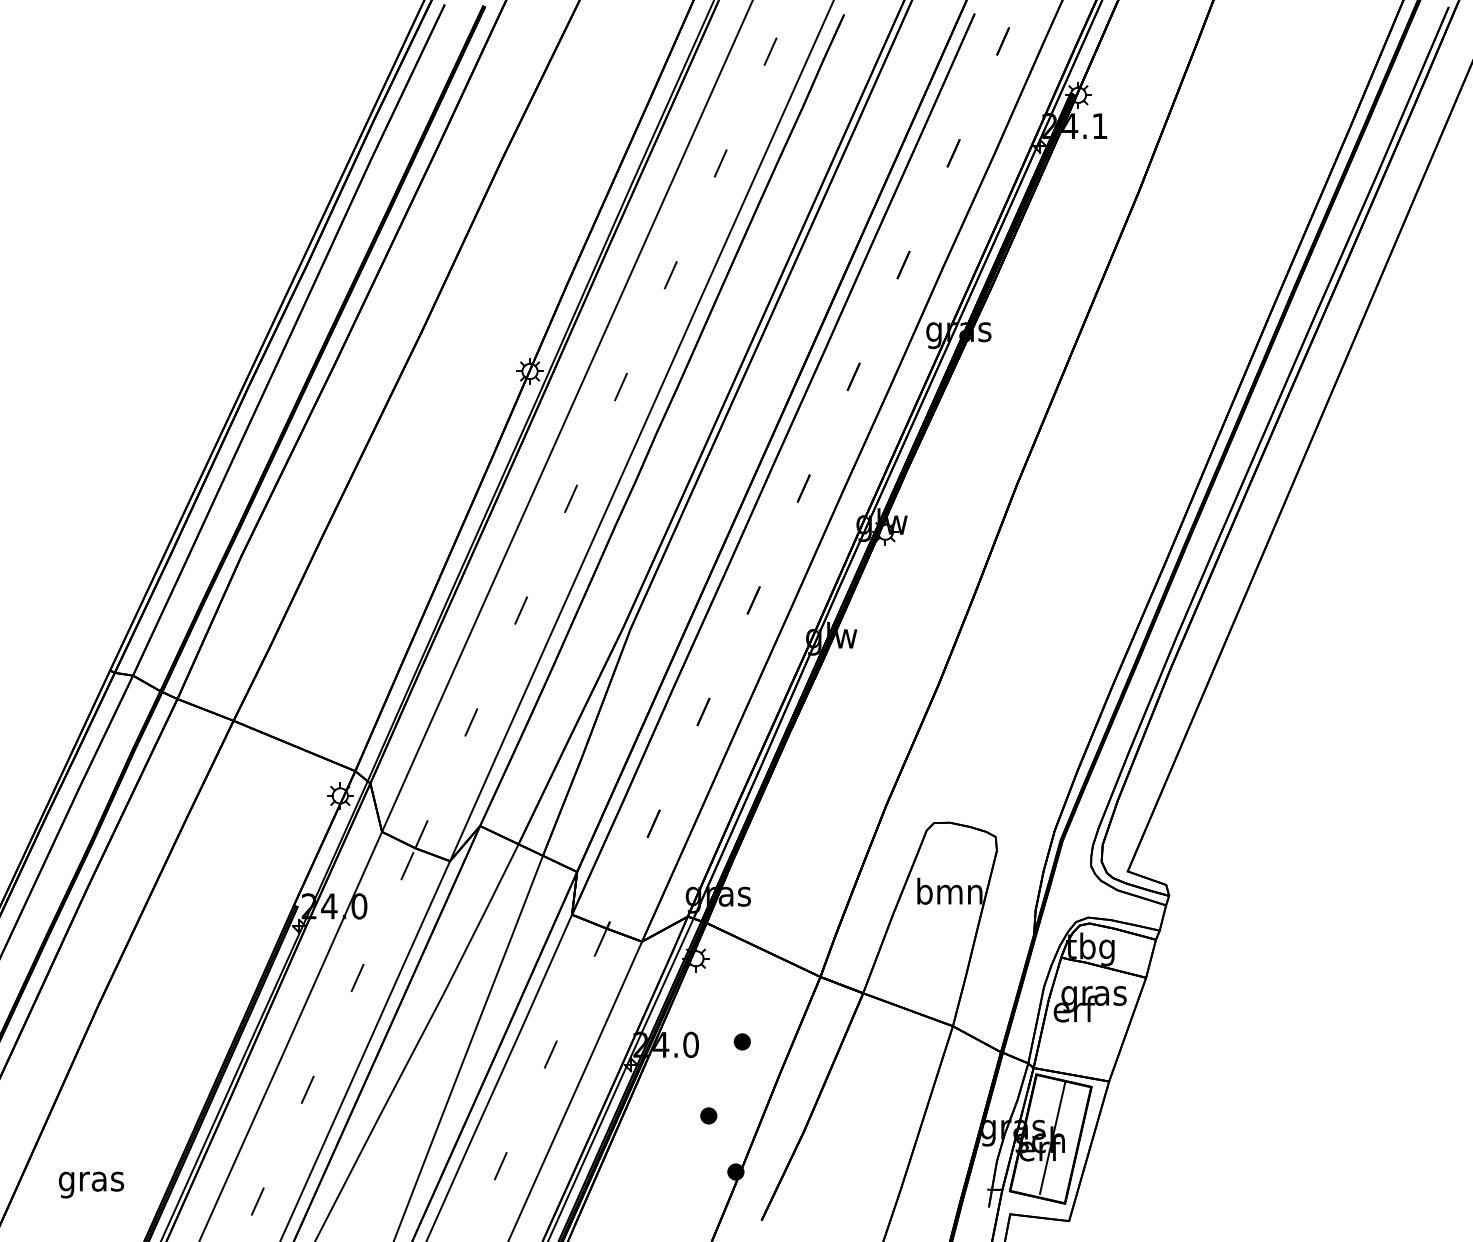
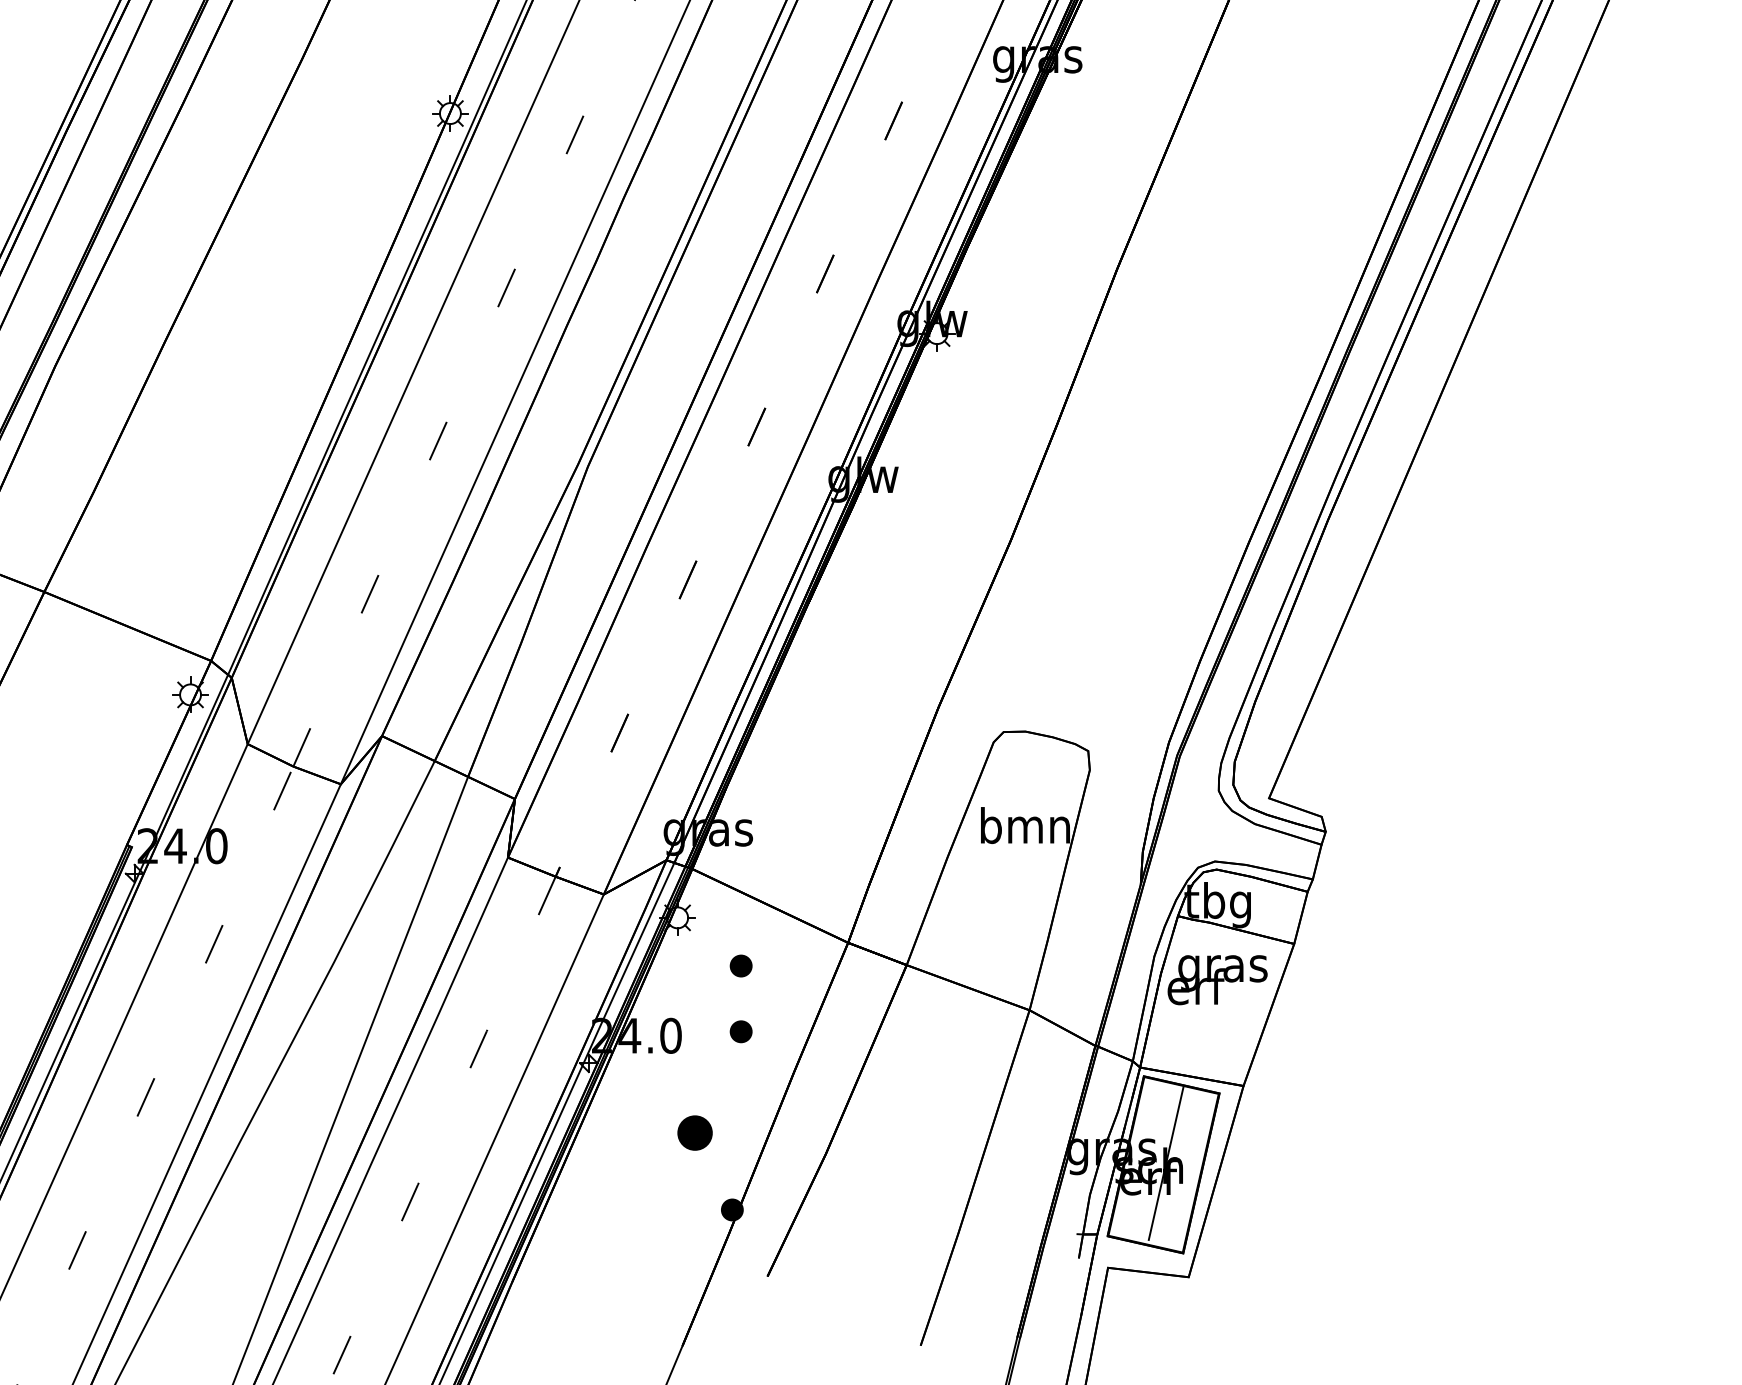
part: (741, 993) -> (740, 965), added
part: (708, 1115) -> (694, 1132), size x1.6

